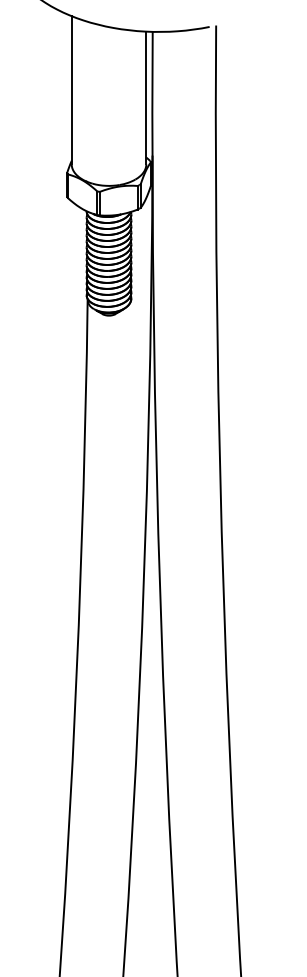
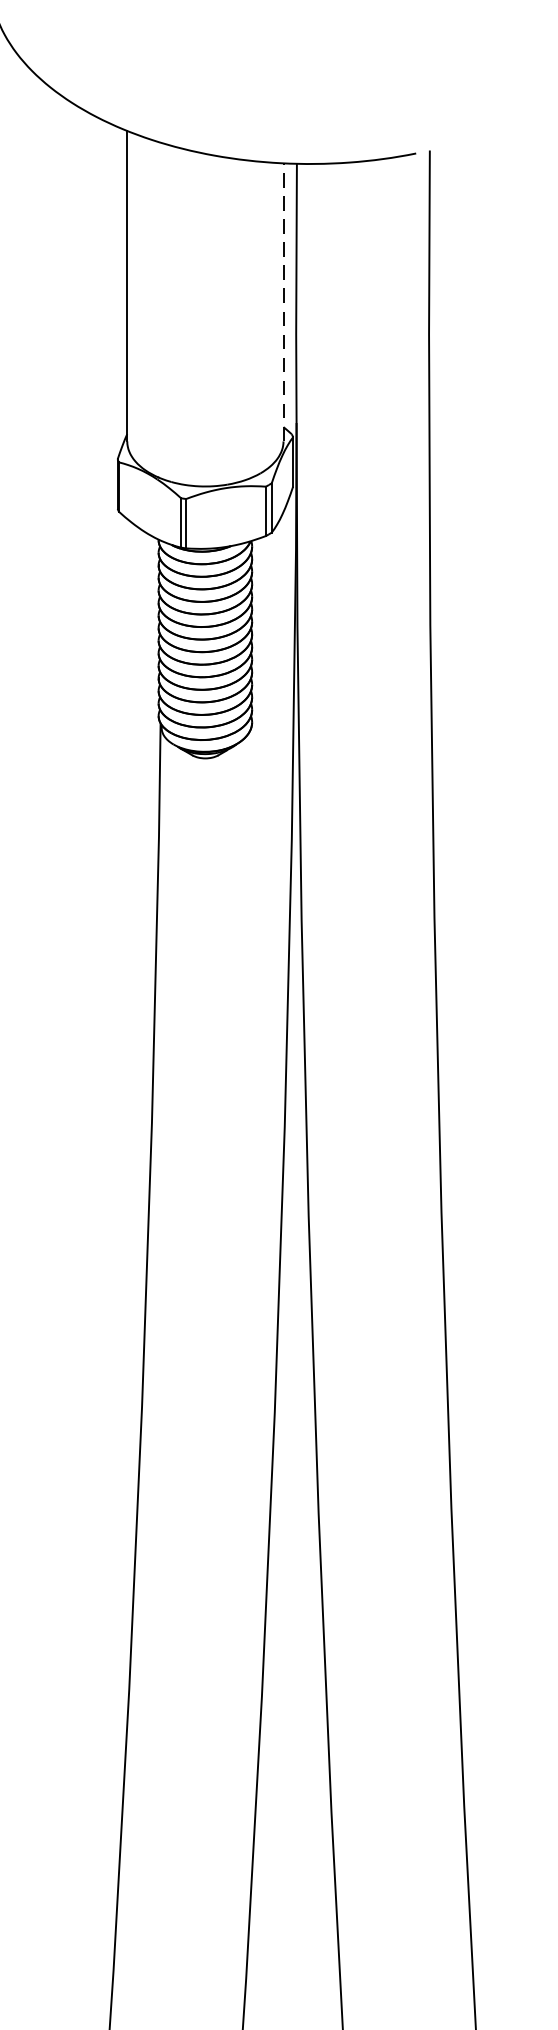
line: (146, 97) -> (283, 301), solid -> dashed

